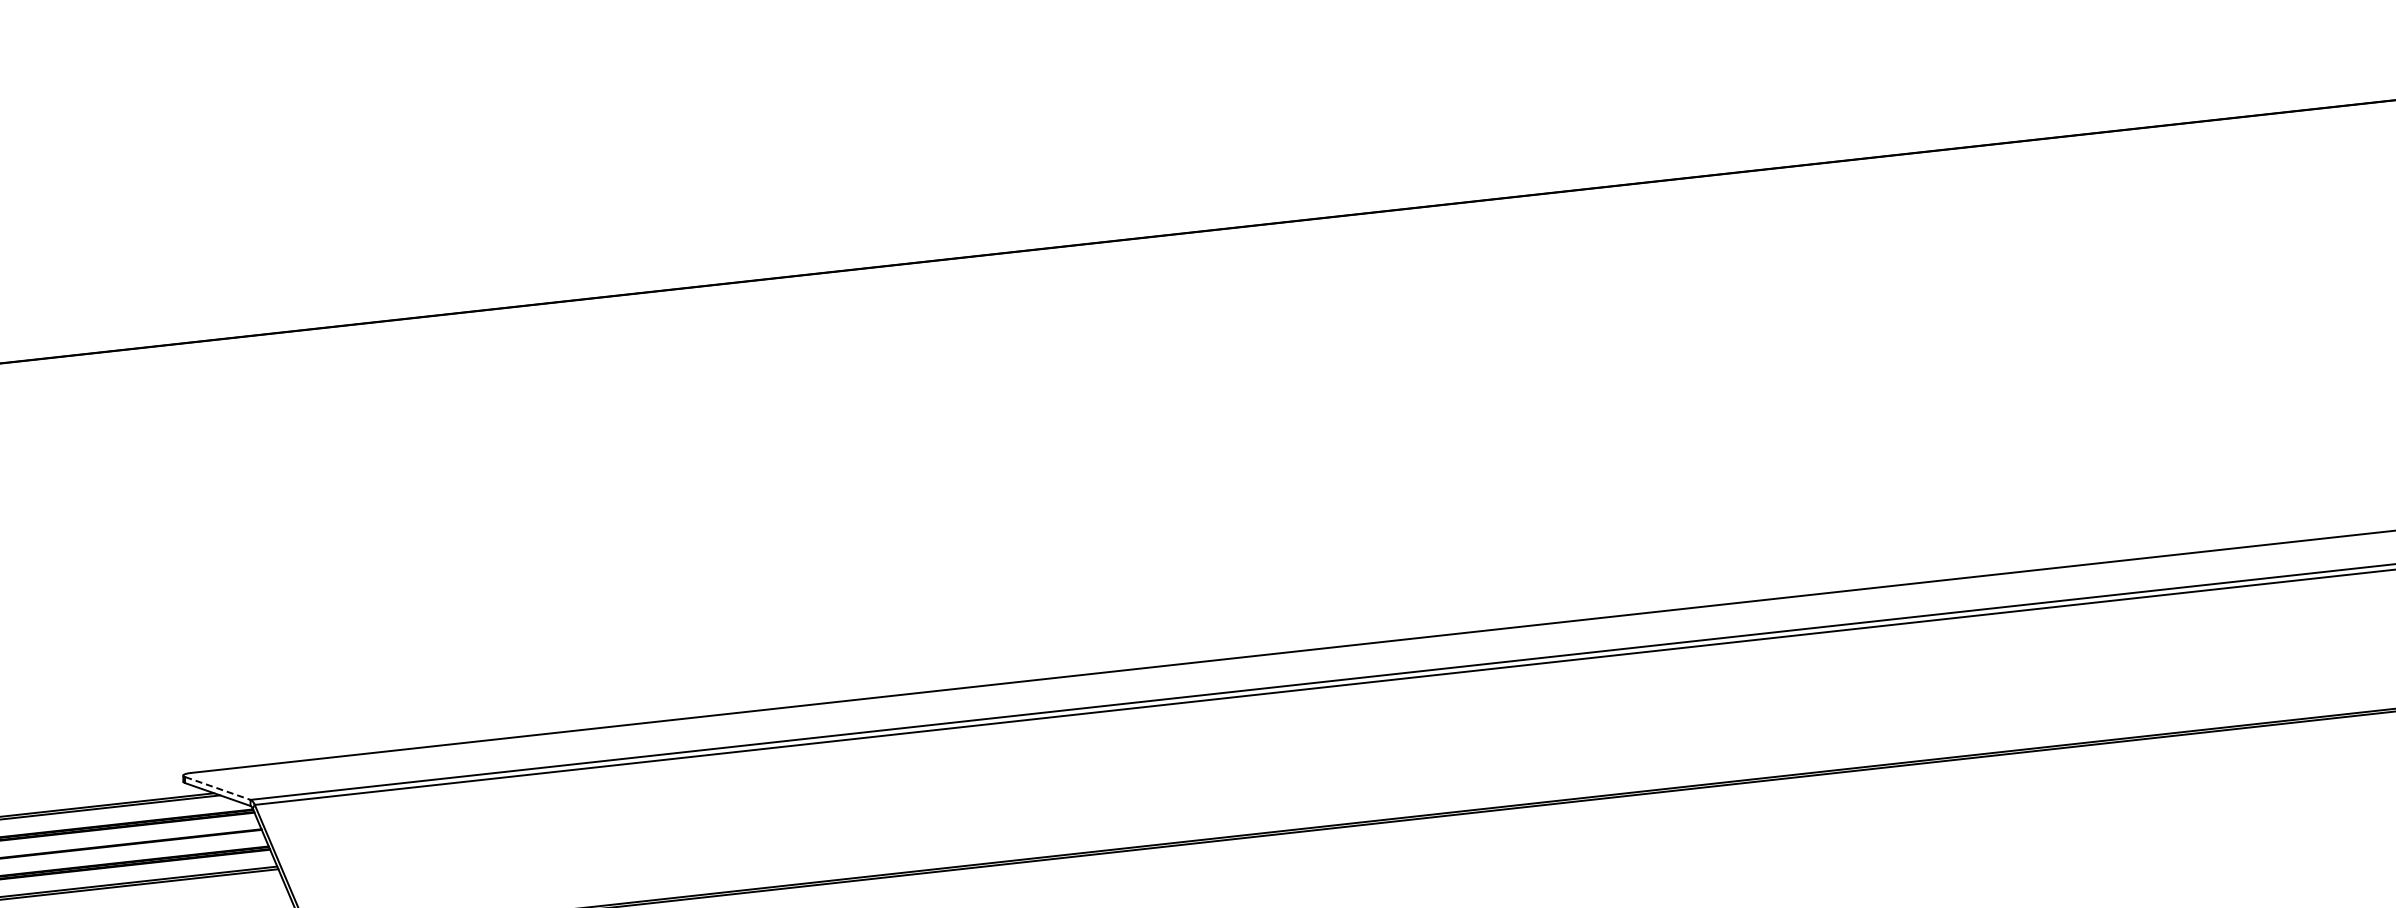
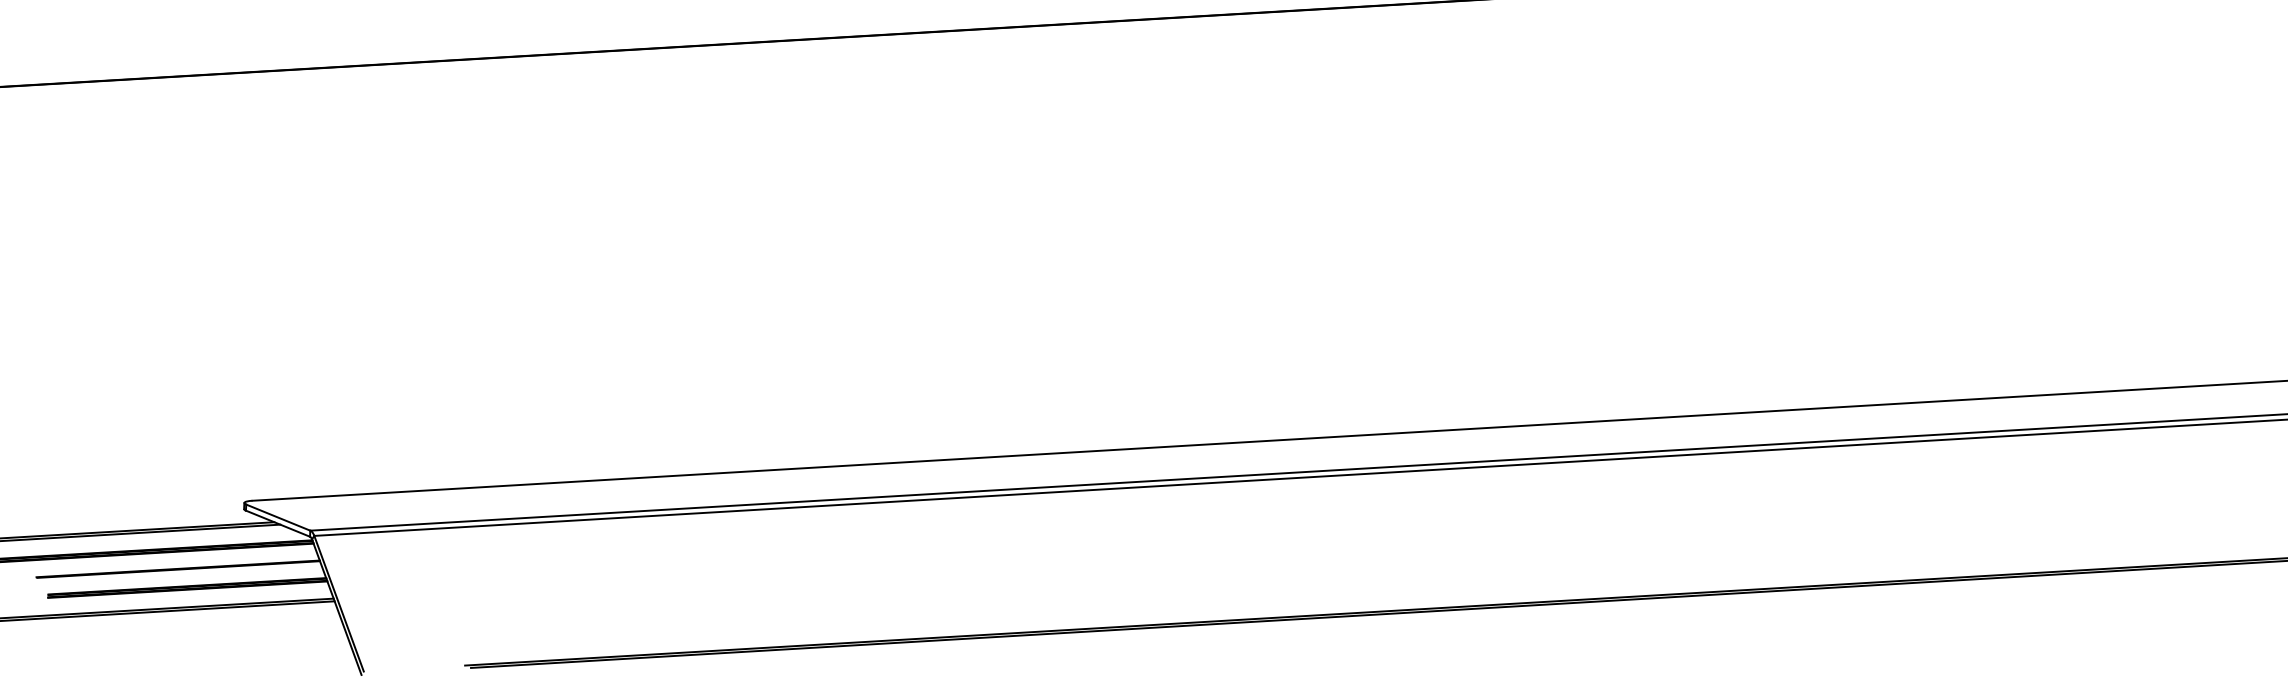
line: (217, 788) -> (277, 517), dashed -> solid

